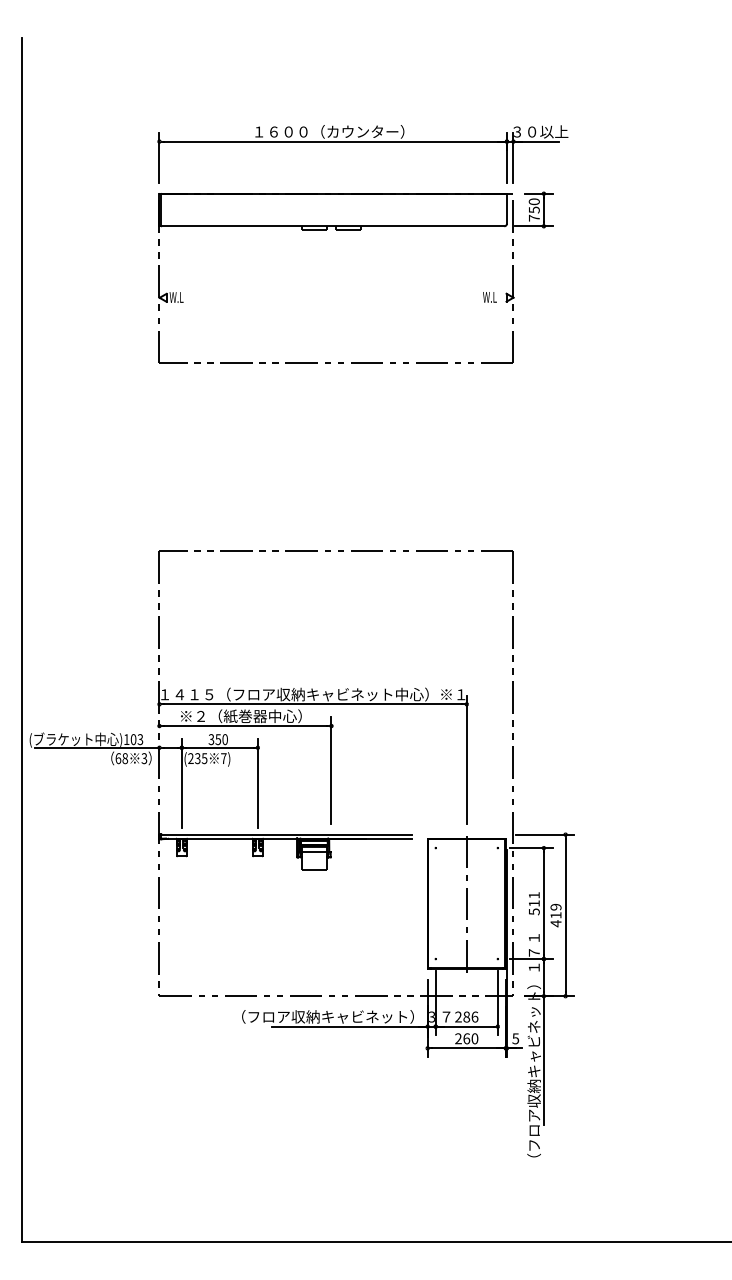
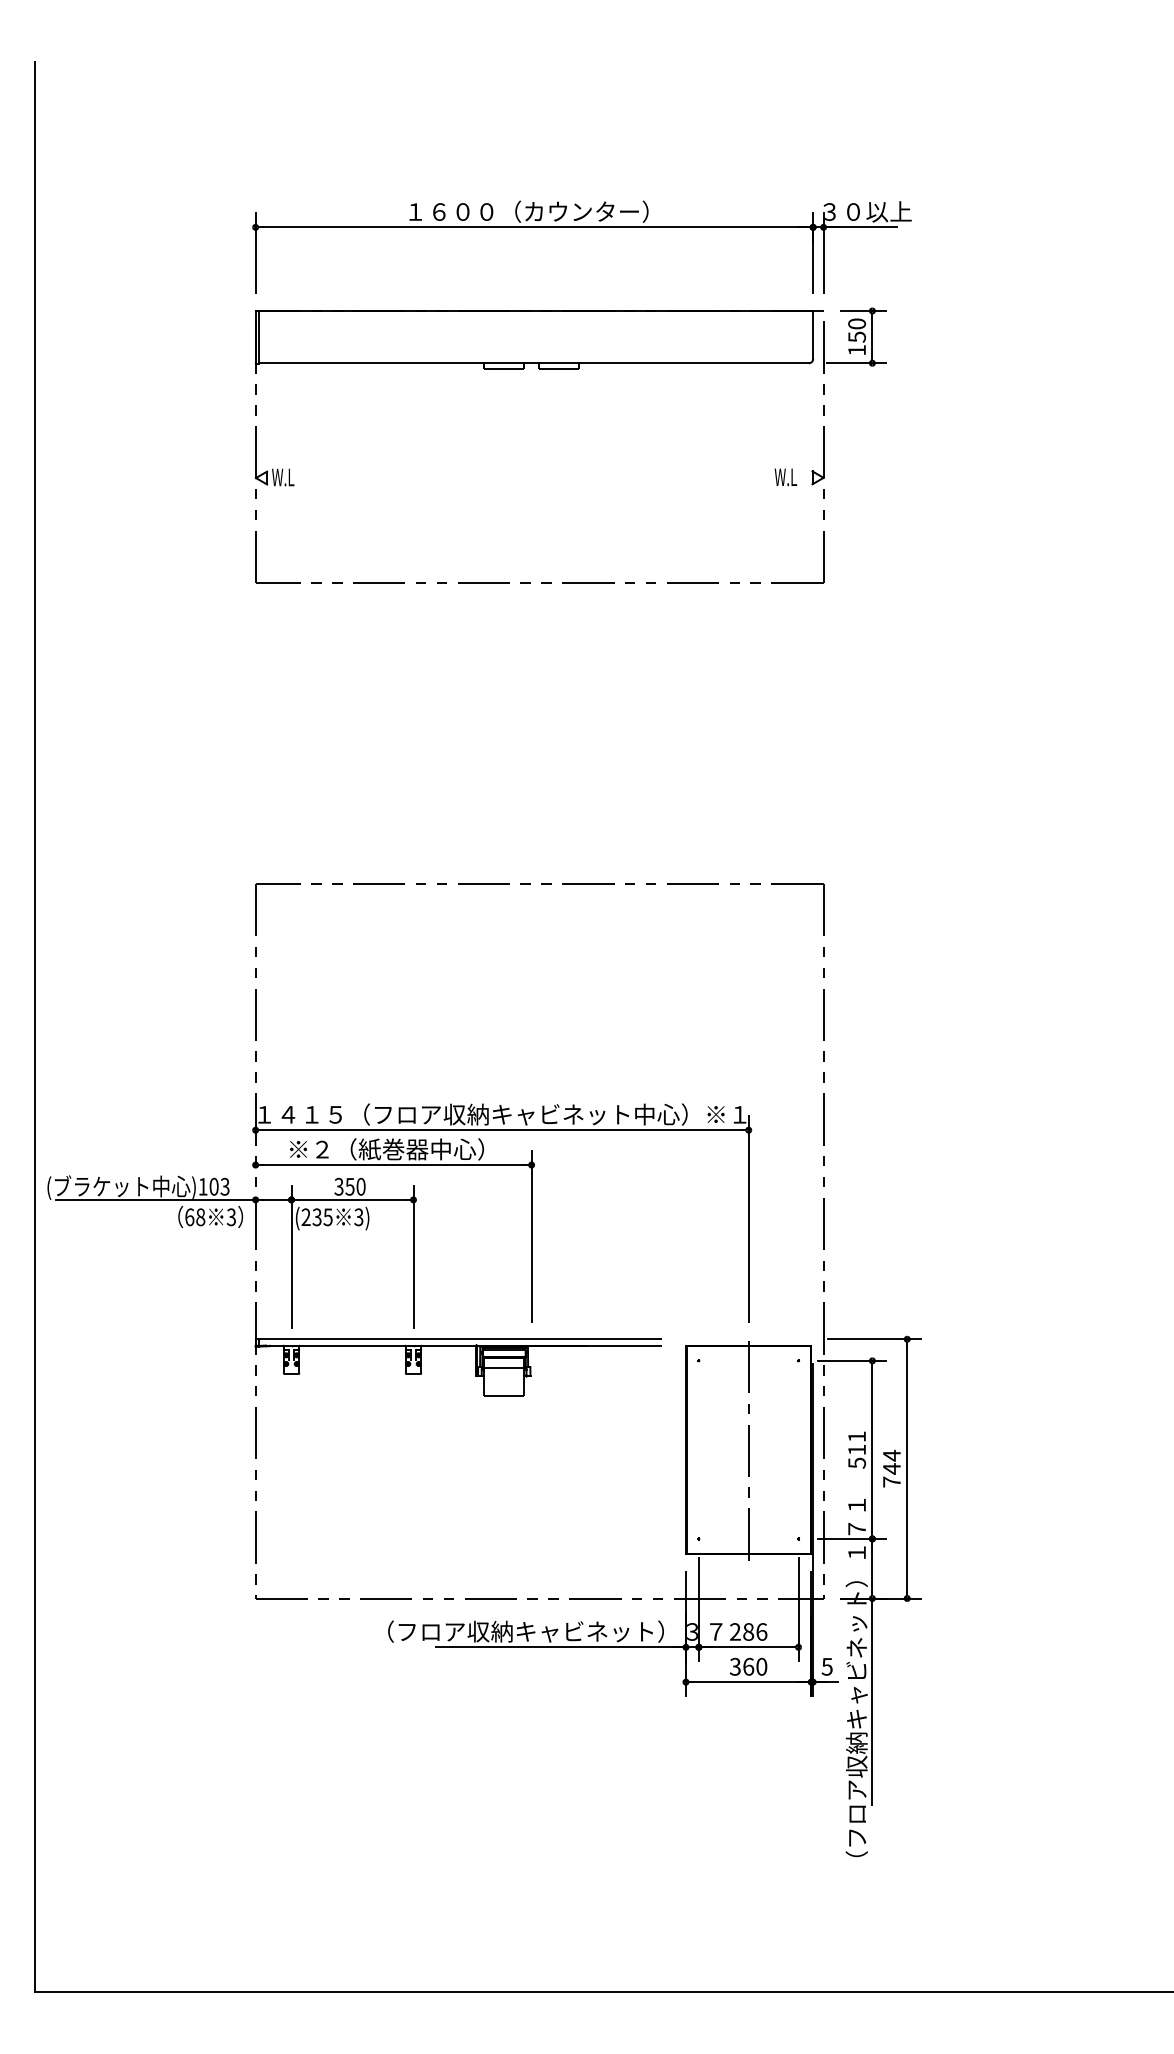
text: (534, 217) -> (857, 349), 750 -> 150
text: (223, 758) -> (358, 1217), 7) -> 3)
text: (555, 915) -> (891, 1469), 419 -> 744
text: (458, 1039) -> (735, 1667), 260 -> 360

